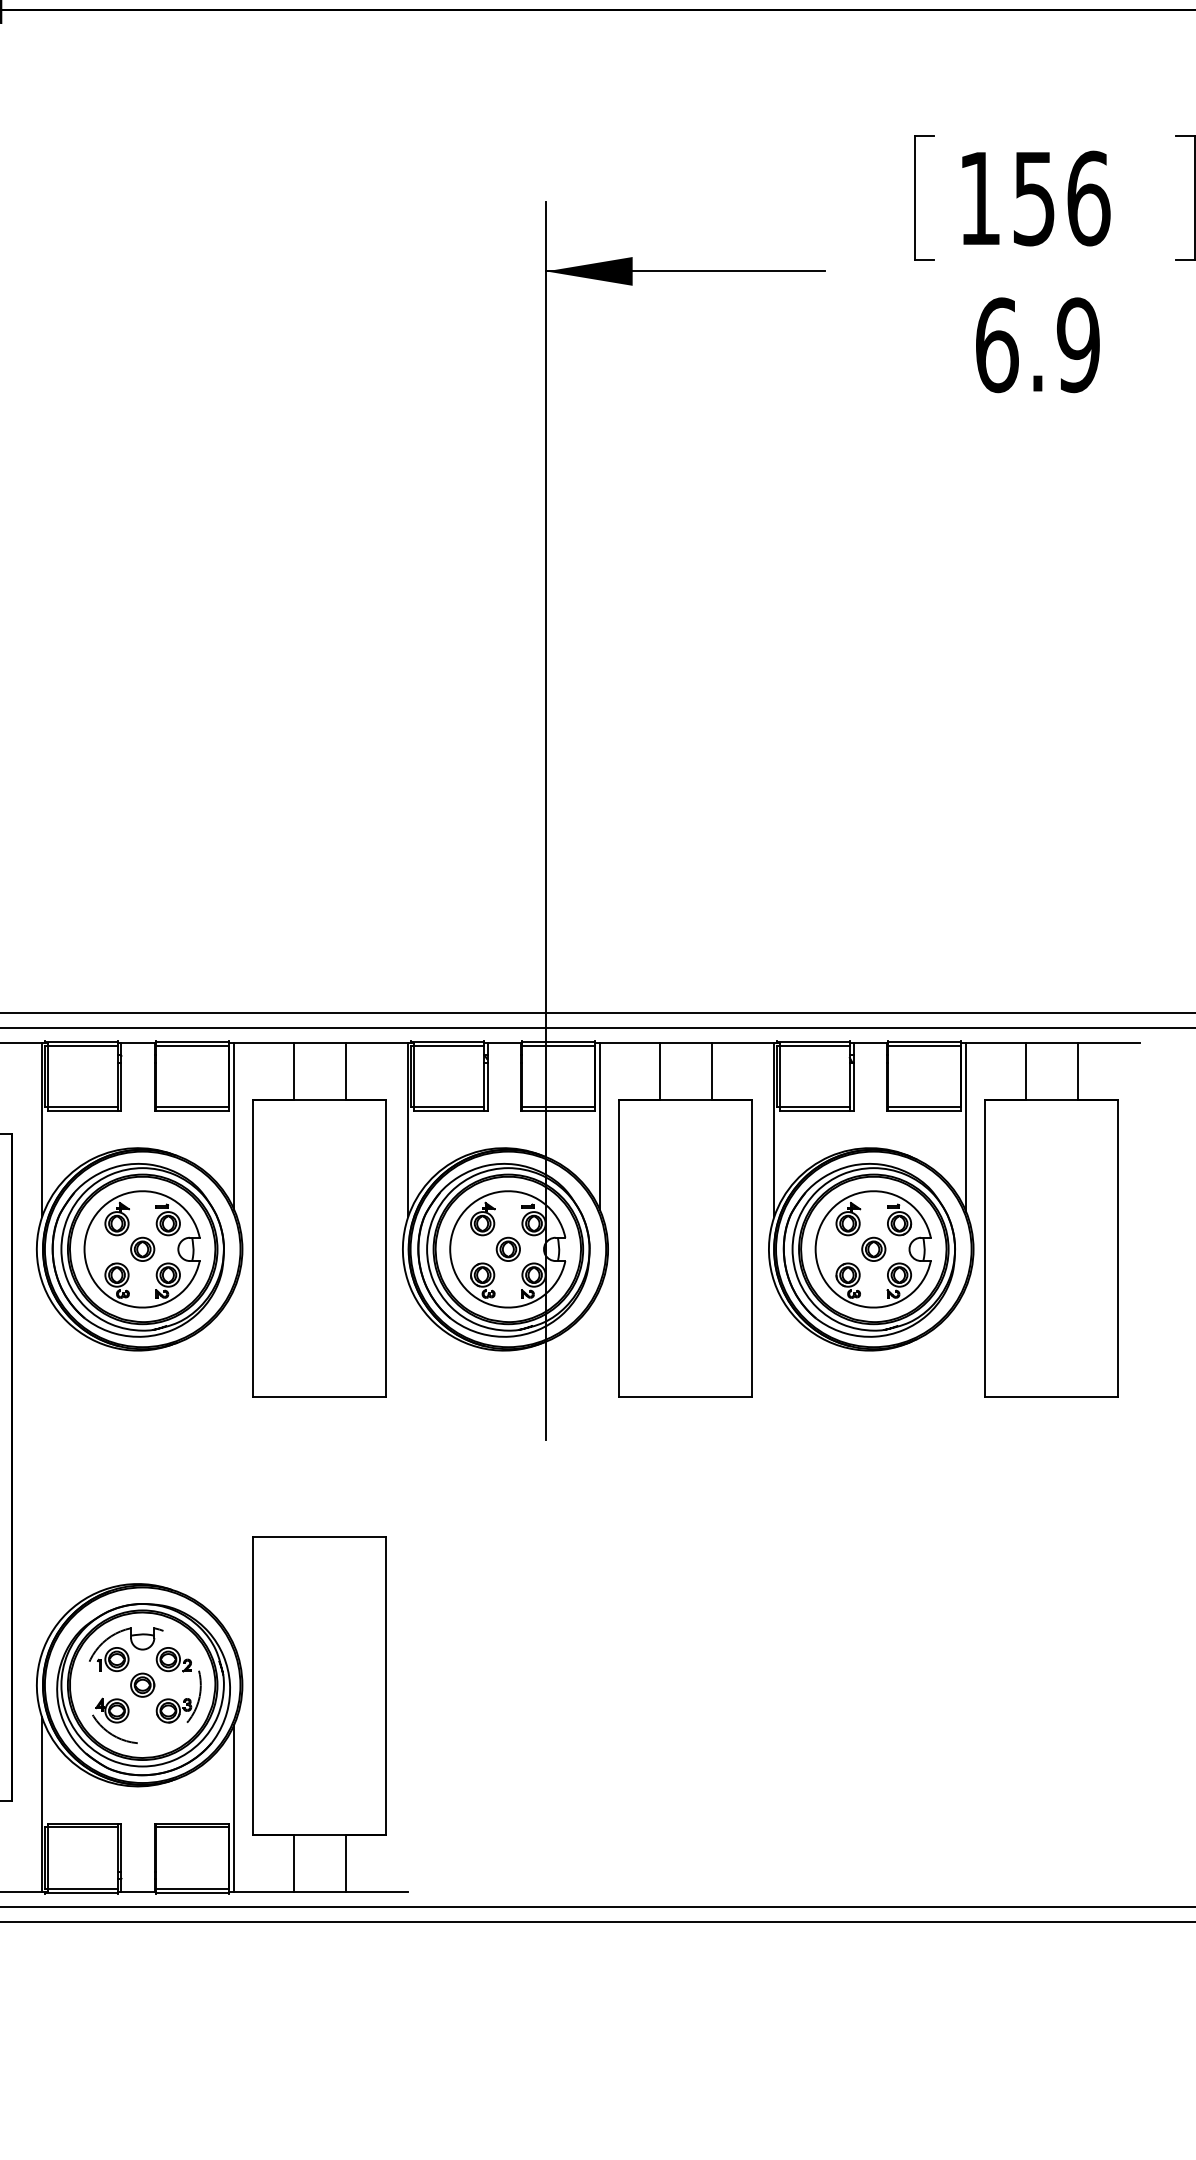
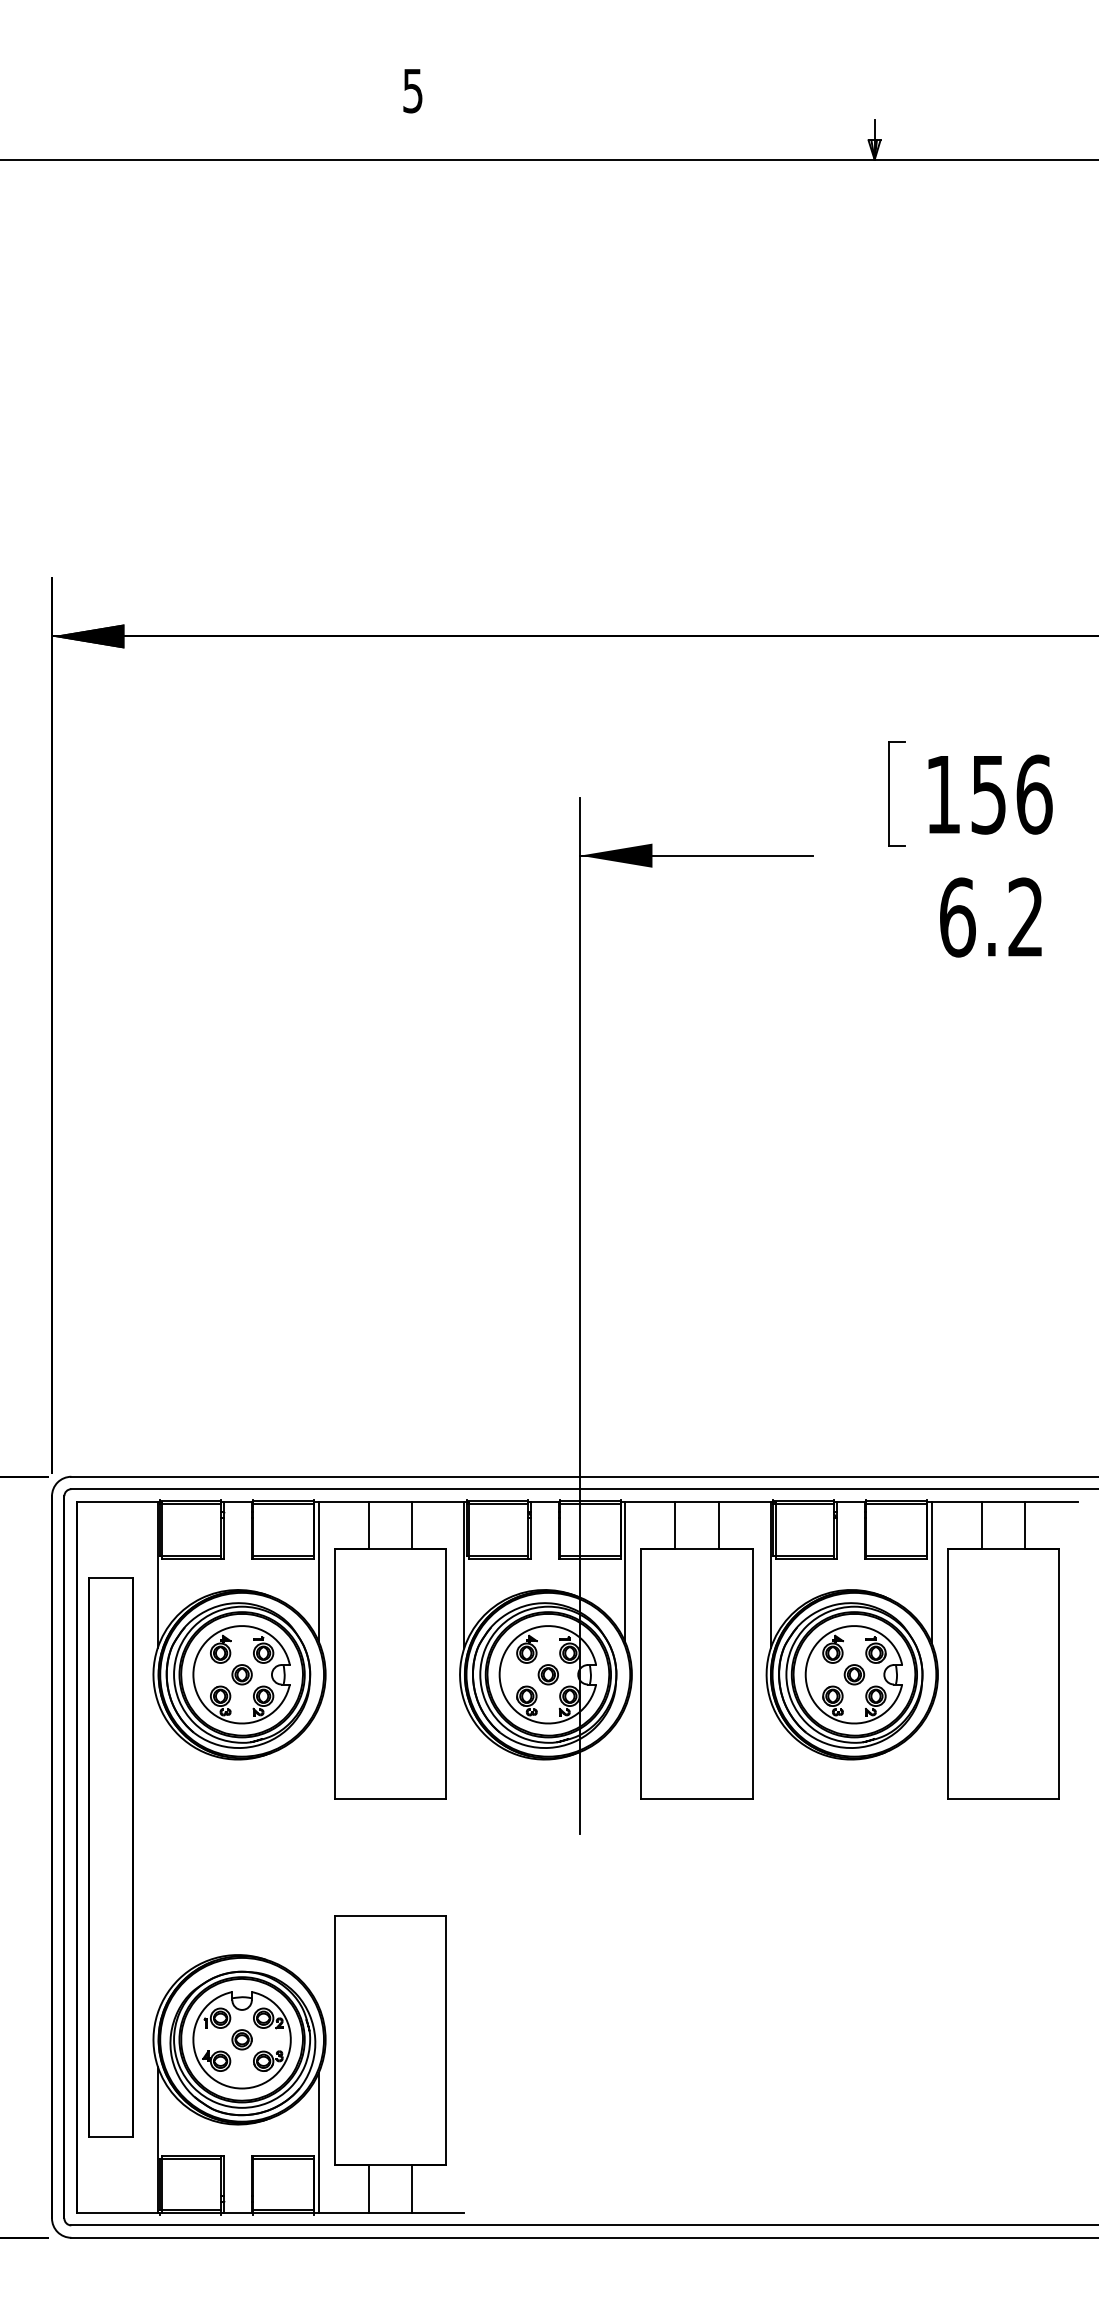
text: (1078, 345) -> (1025, 917), 6.9 -> 6.2
arc: (143, 1743) -> (242, 2088), dashed -> solid

